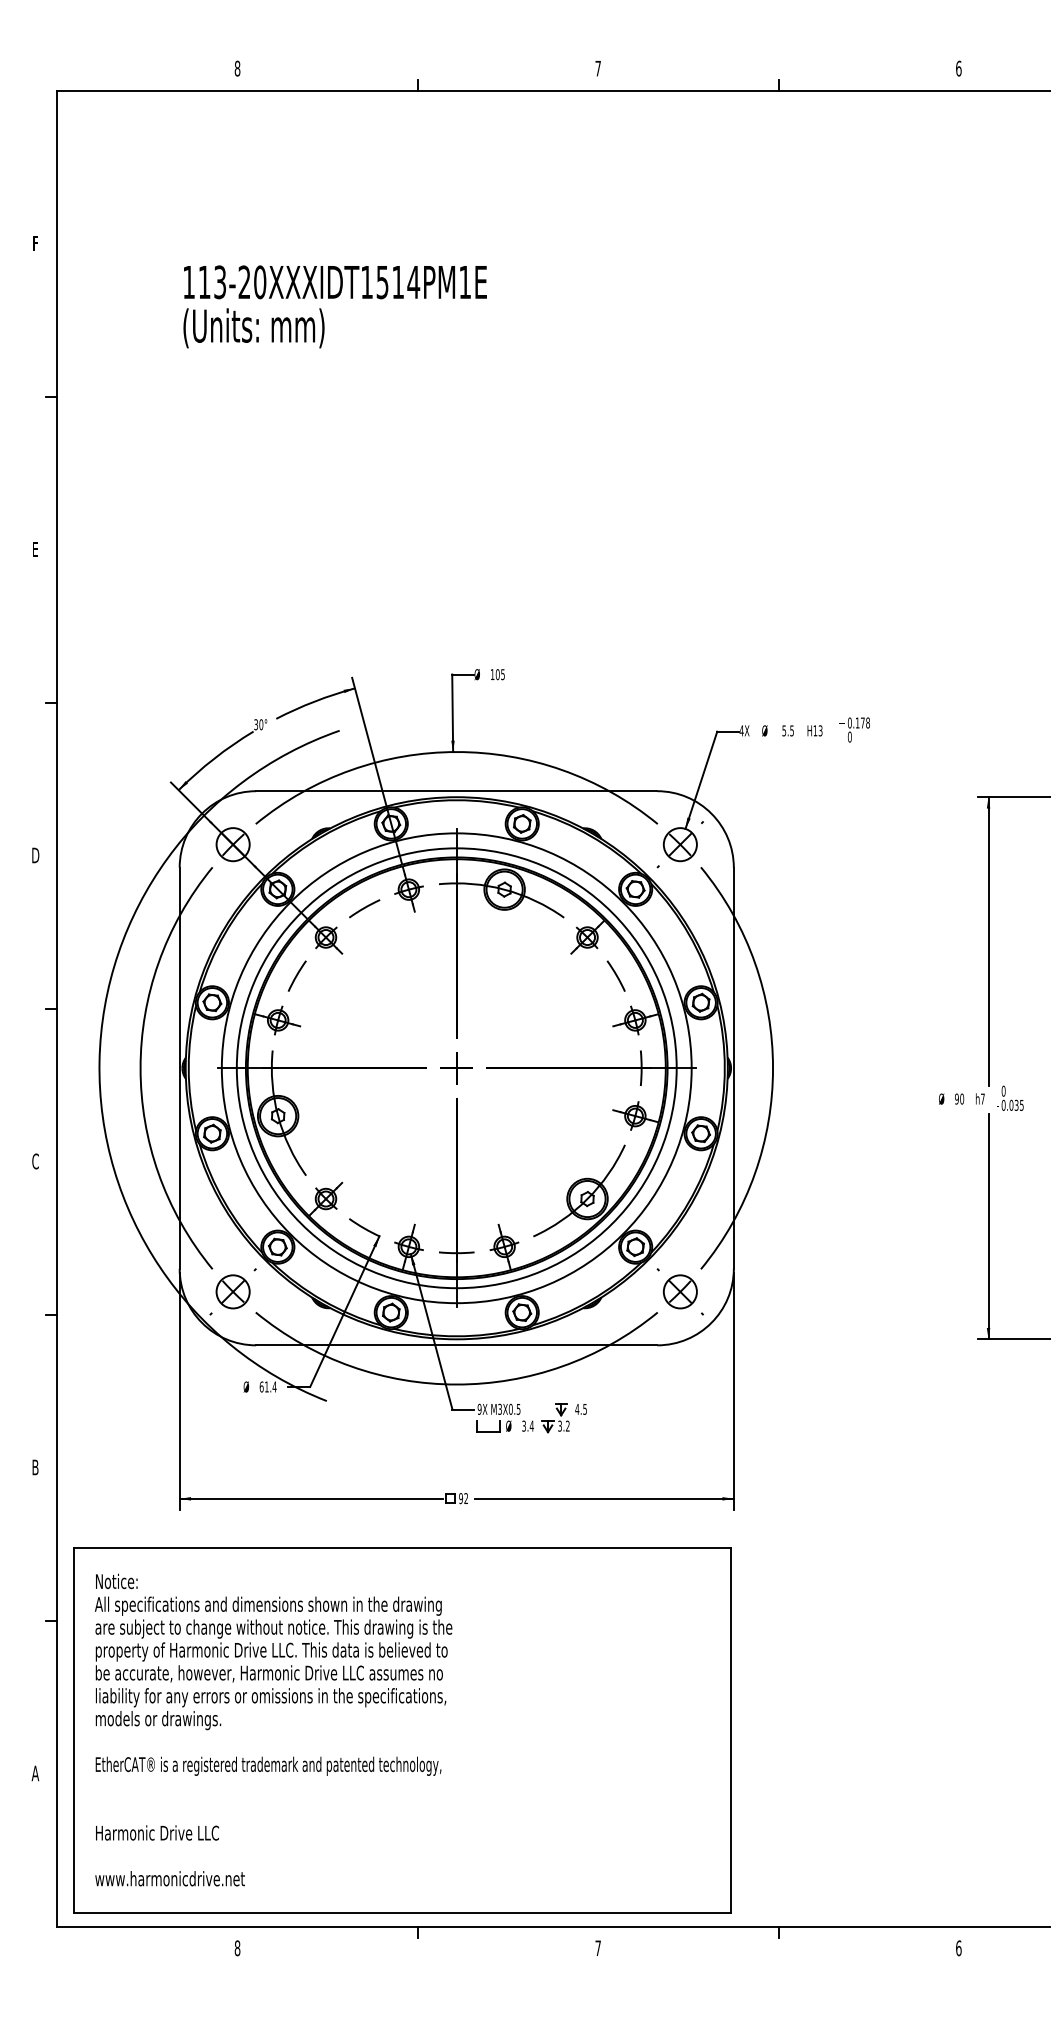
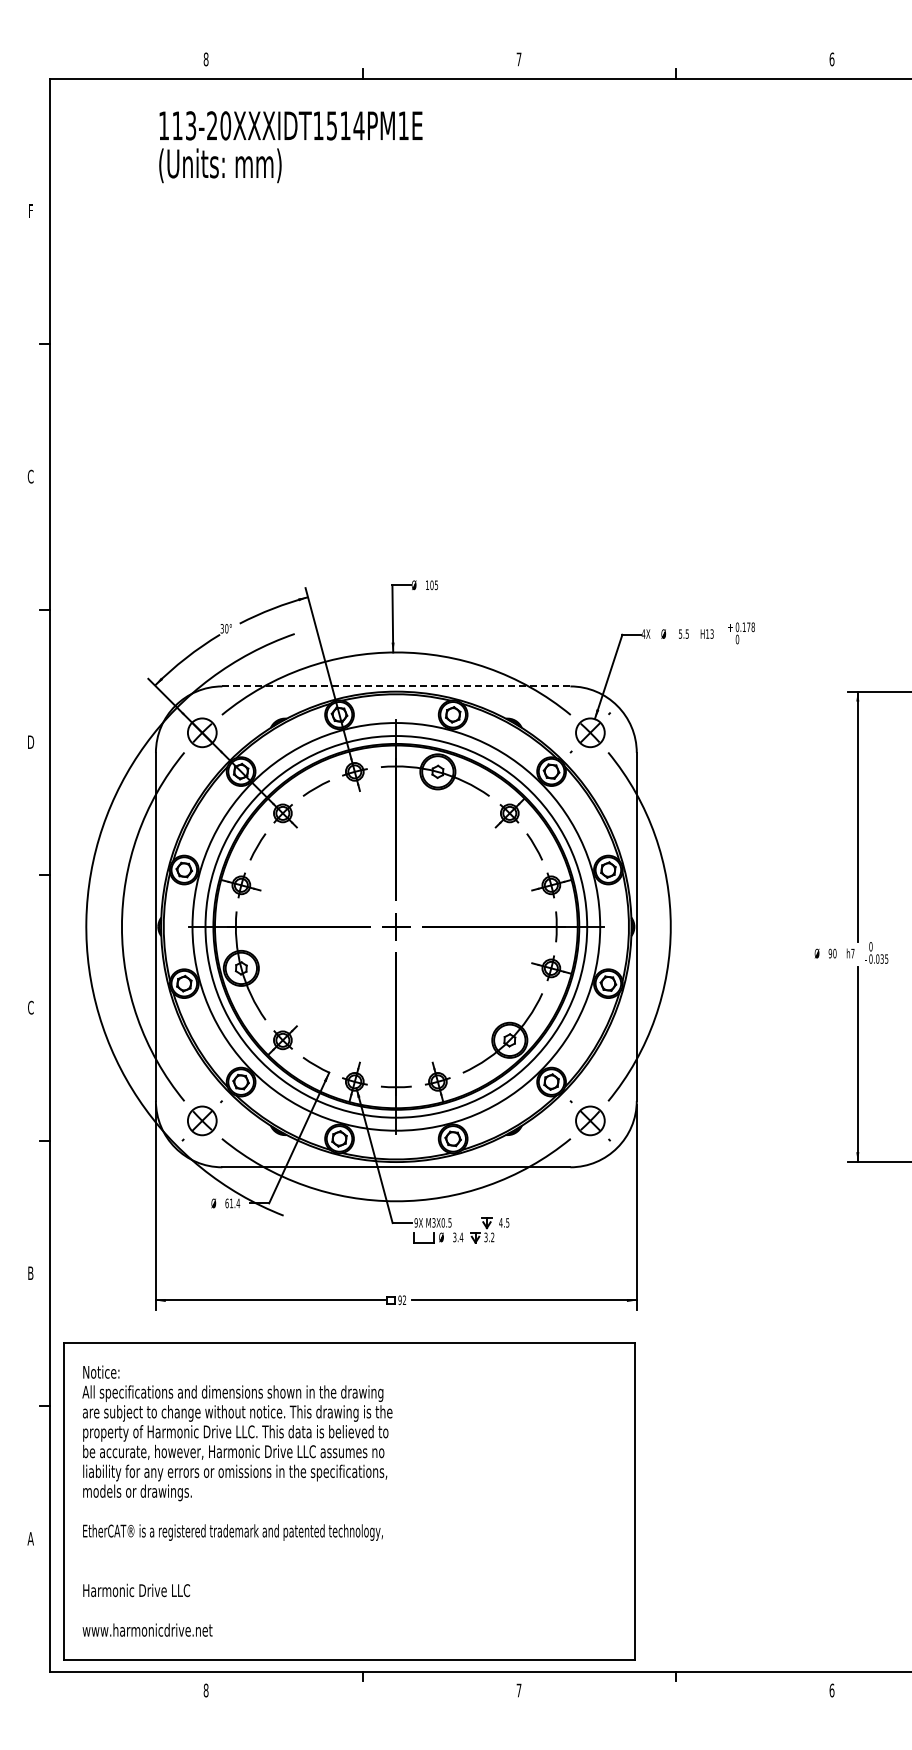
text: (334, 307) -> (290, 147), moved
text: (35, 549) -> (30, 476), E -> C
line: (456, 791) -> (396, 686), solid -> dashed

